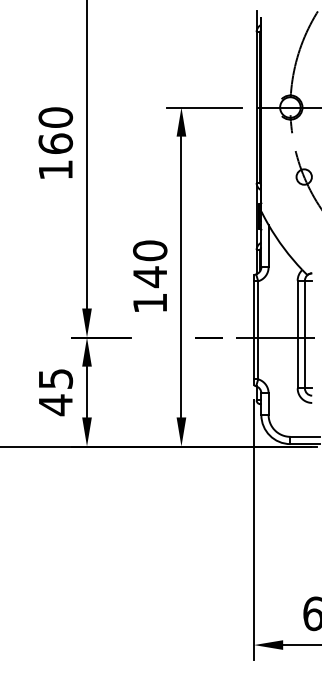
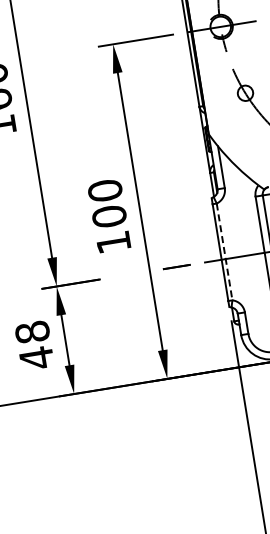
text: (150, 277) -> (109, 217), 140 -> 100
line: (258, 330) -> (224, 252), solid -> dashed
text: (55, 378) -> (32, 331), 45 -> 48

